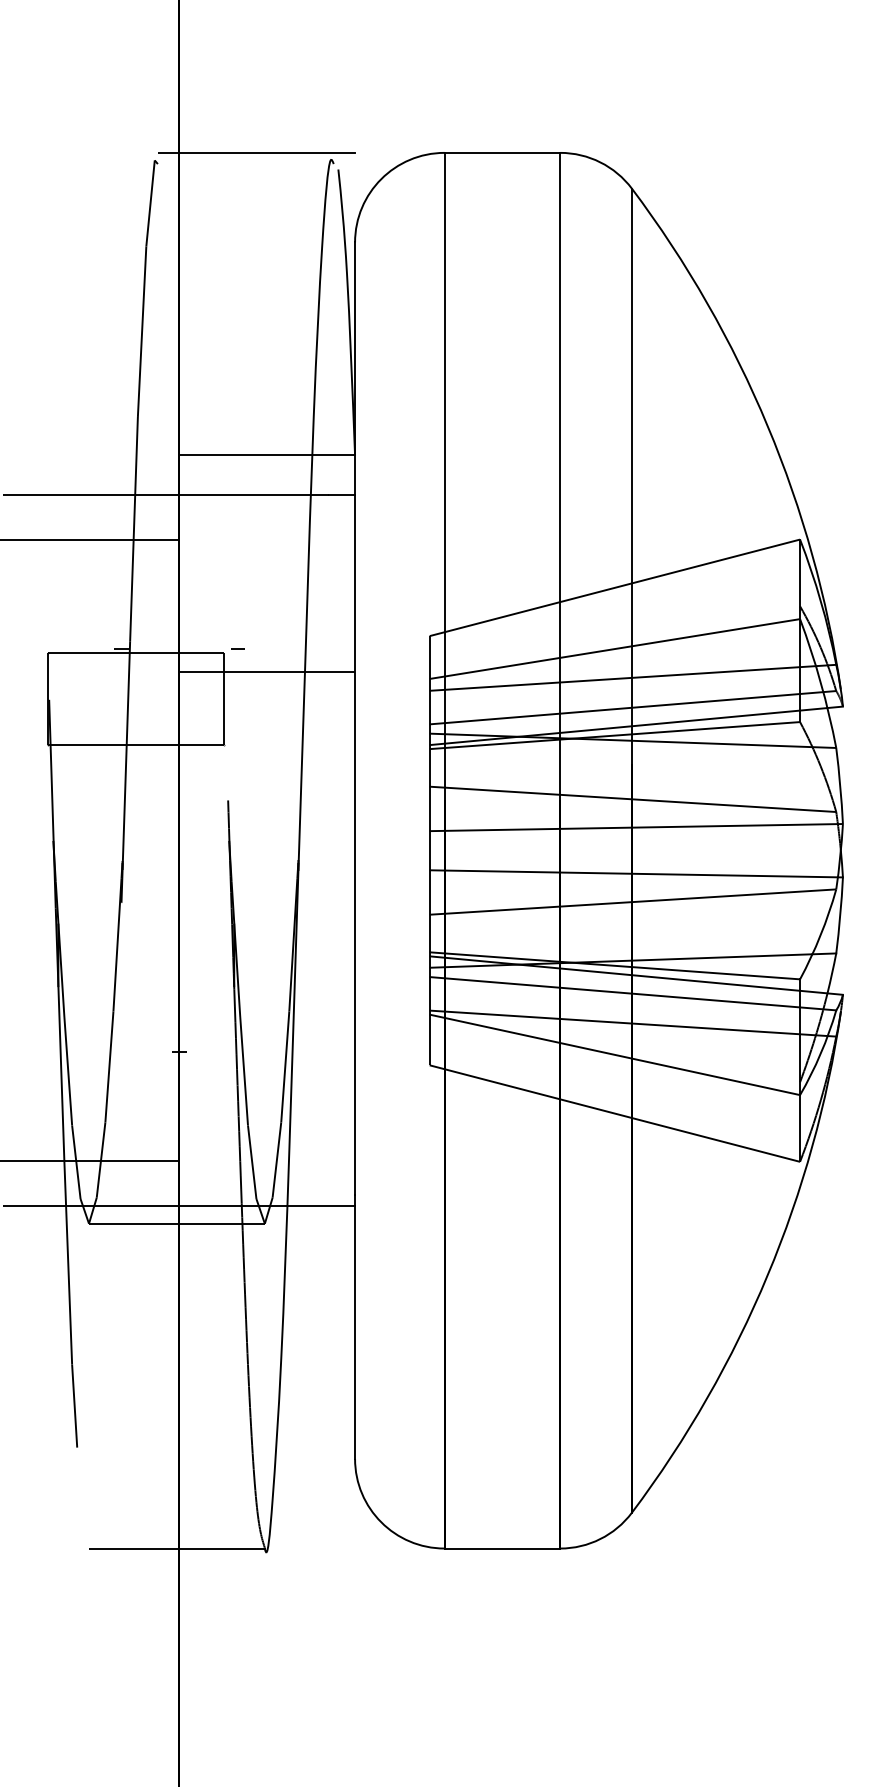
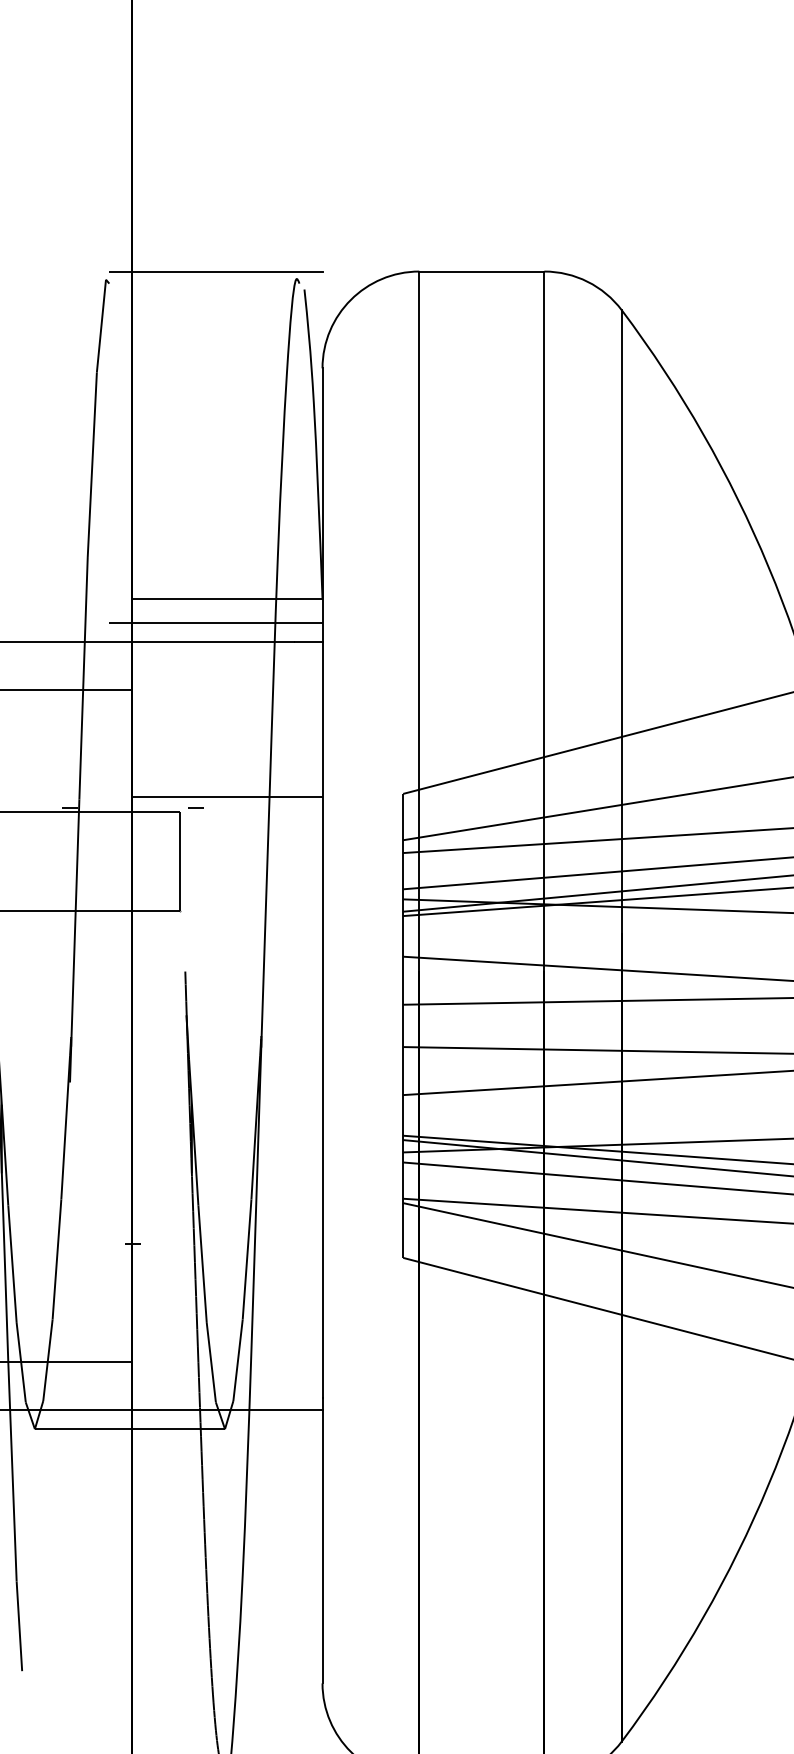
line: (256, 477) -> (215, 622), added
line: (267, 672) -> (227, 797), moved

